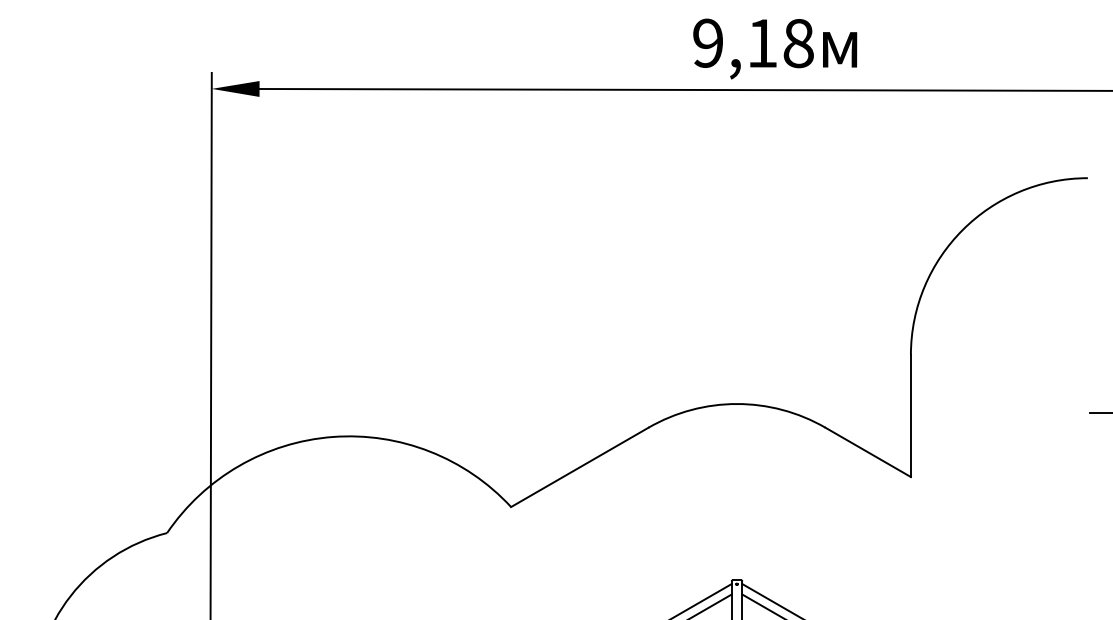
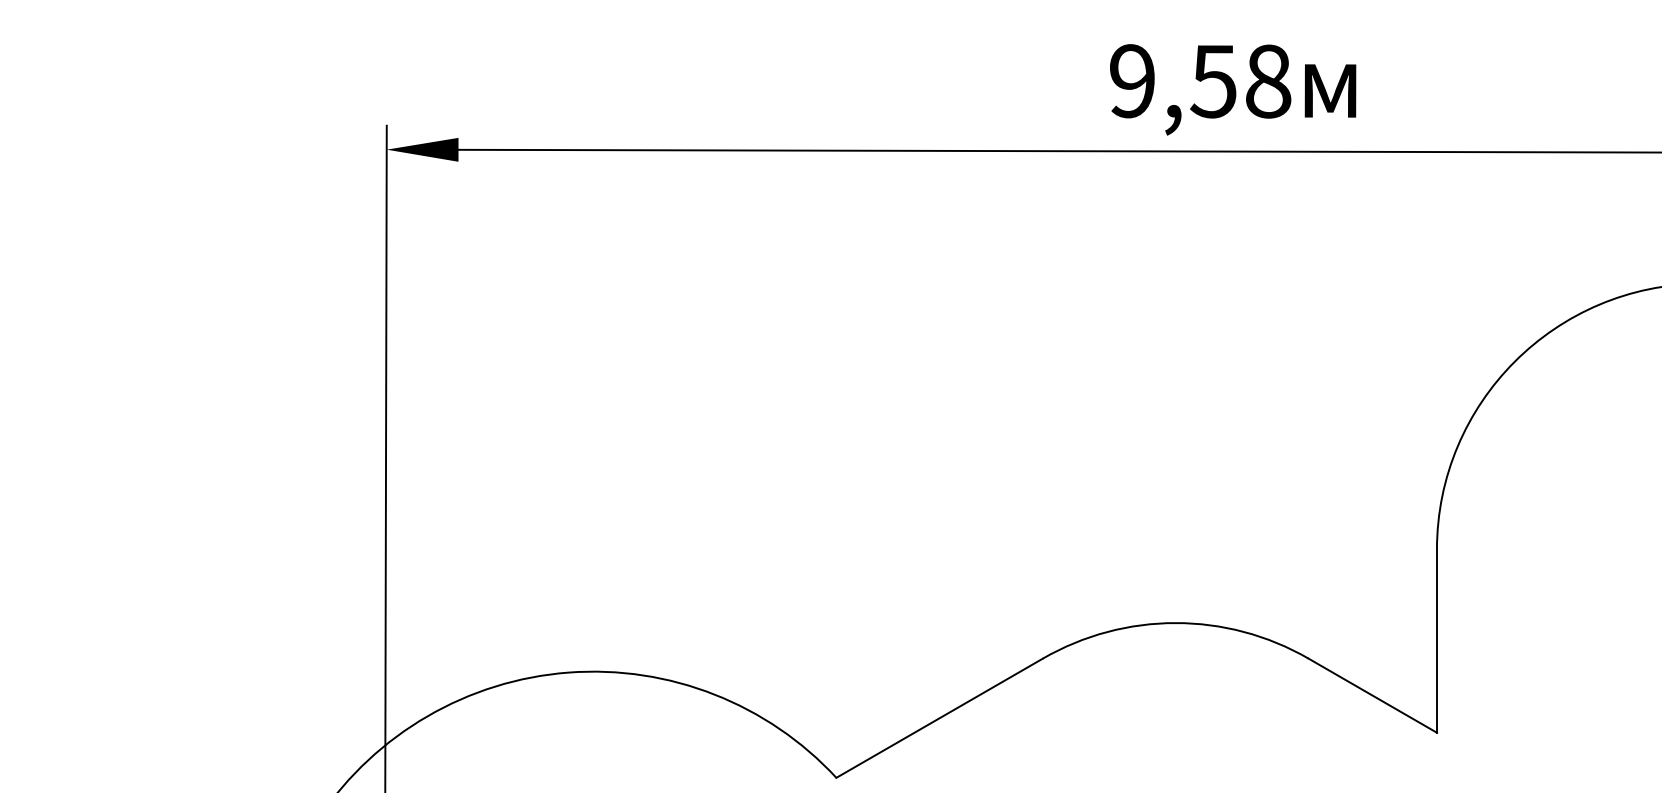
text: (761, 43) -> (1212, 81), 9,18 -> 9,58

